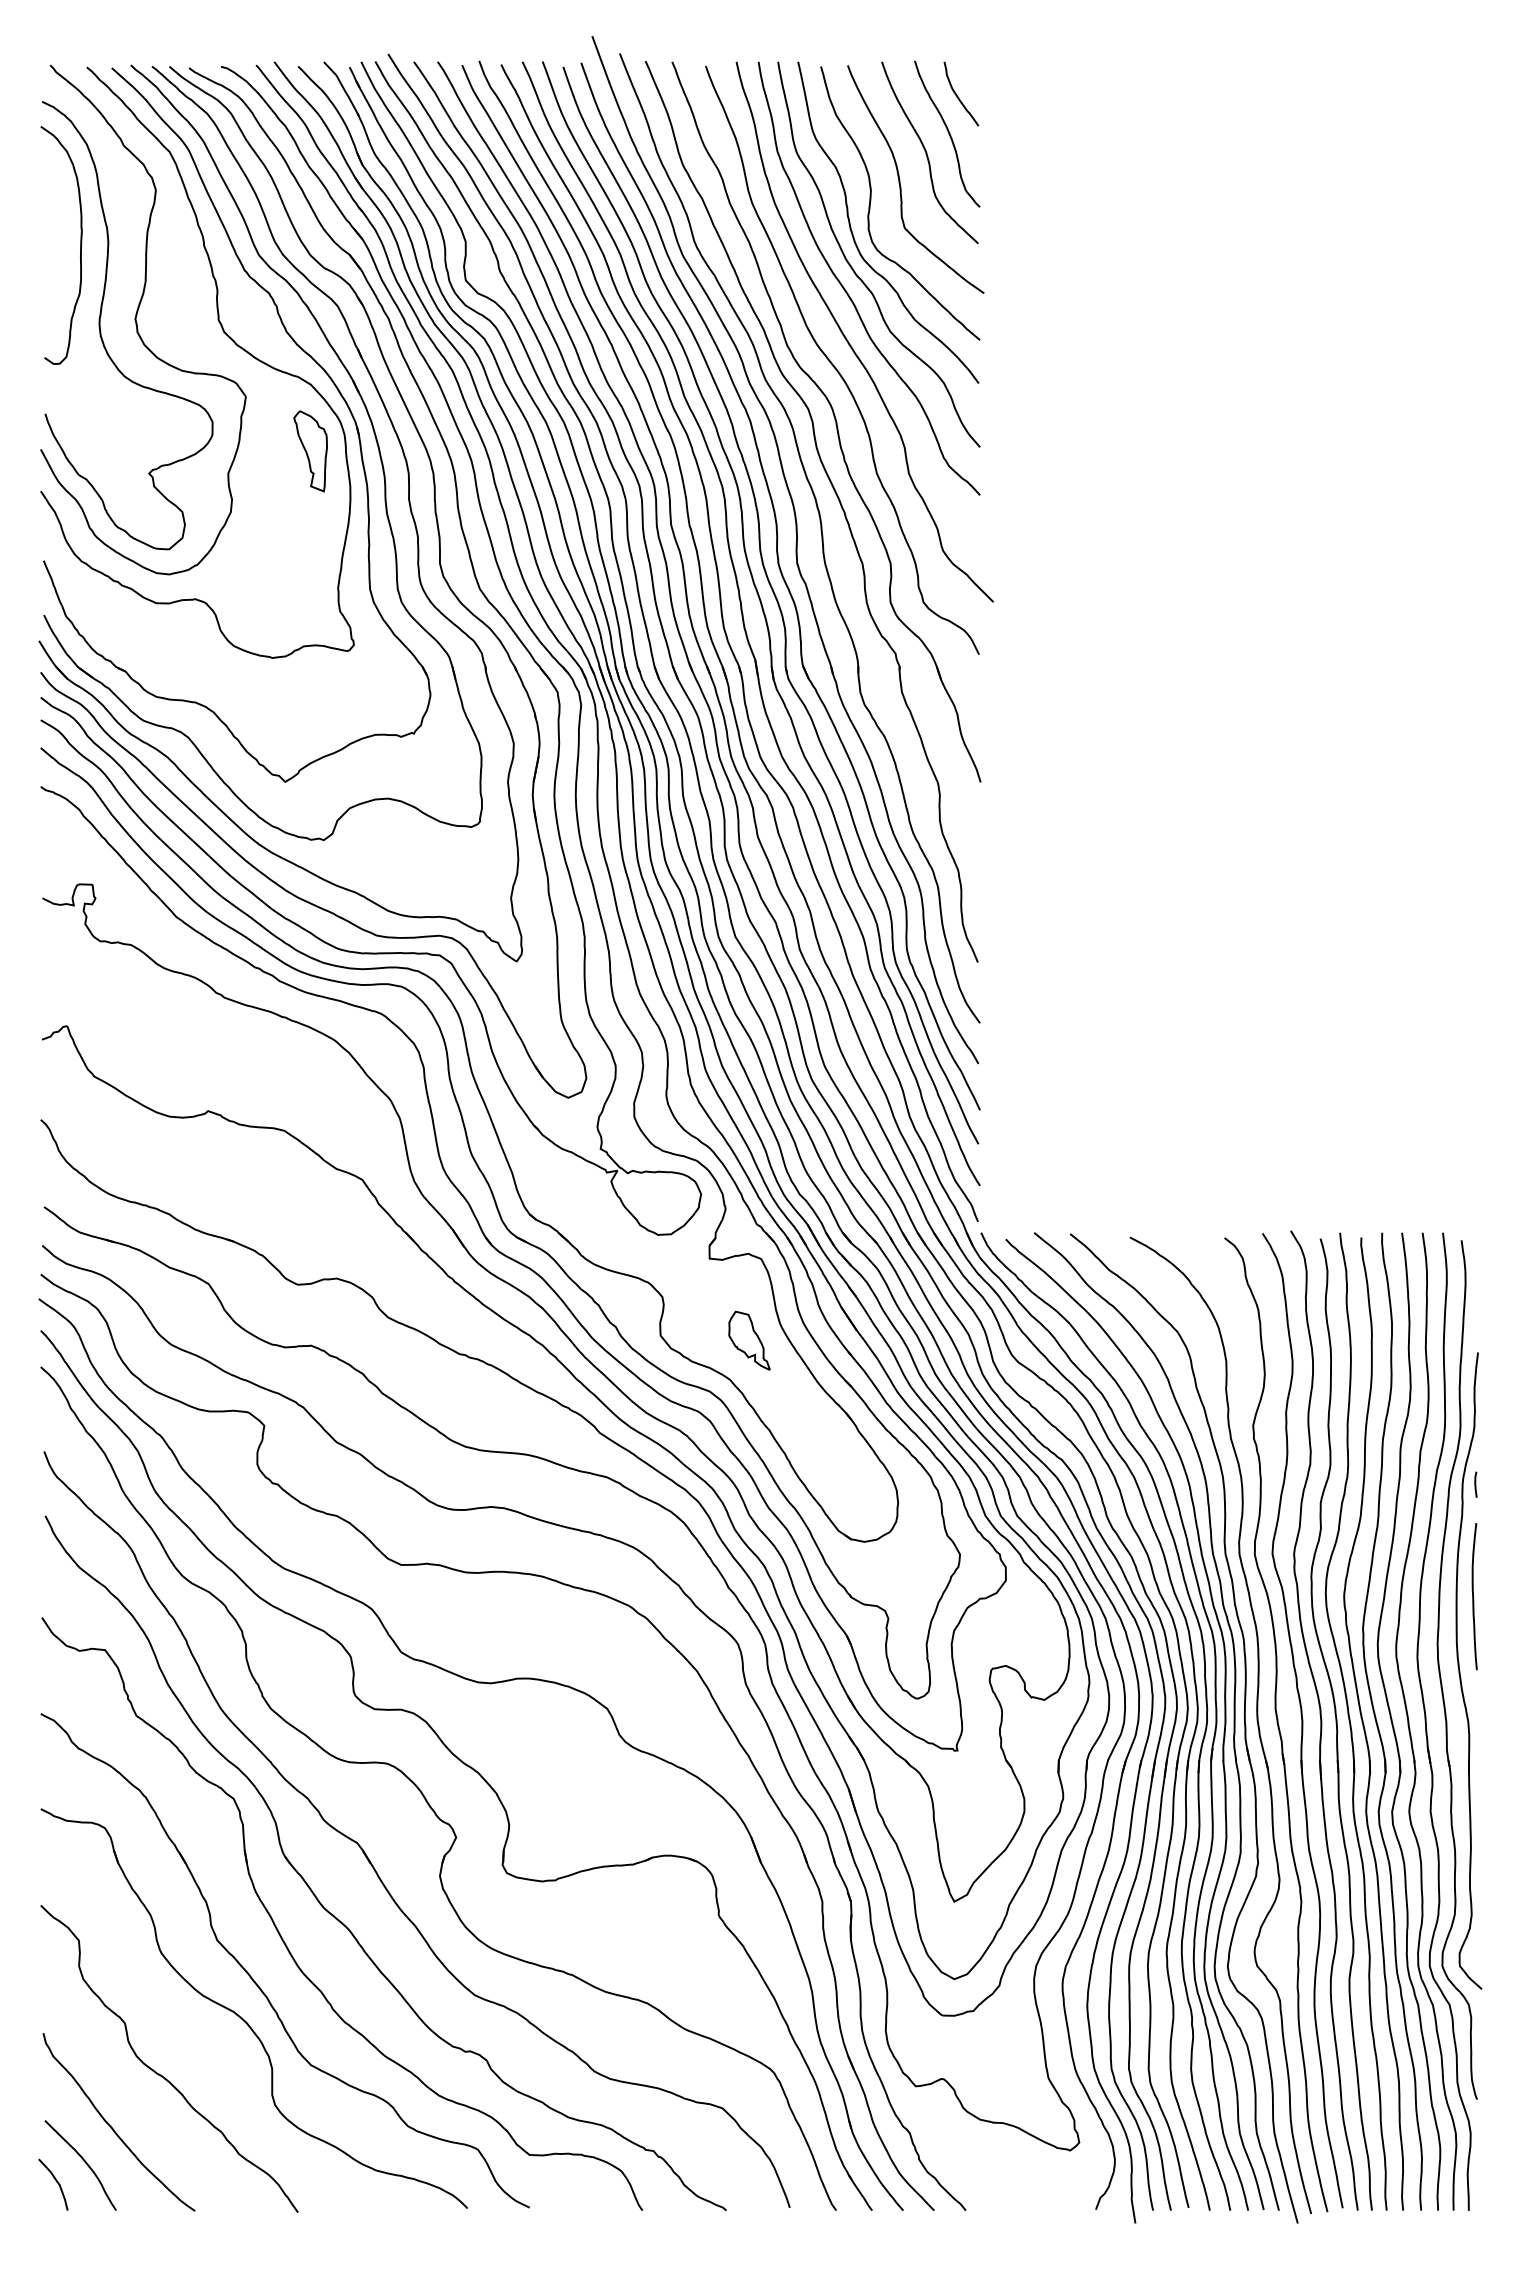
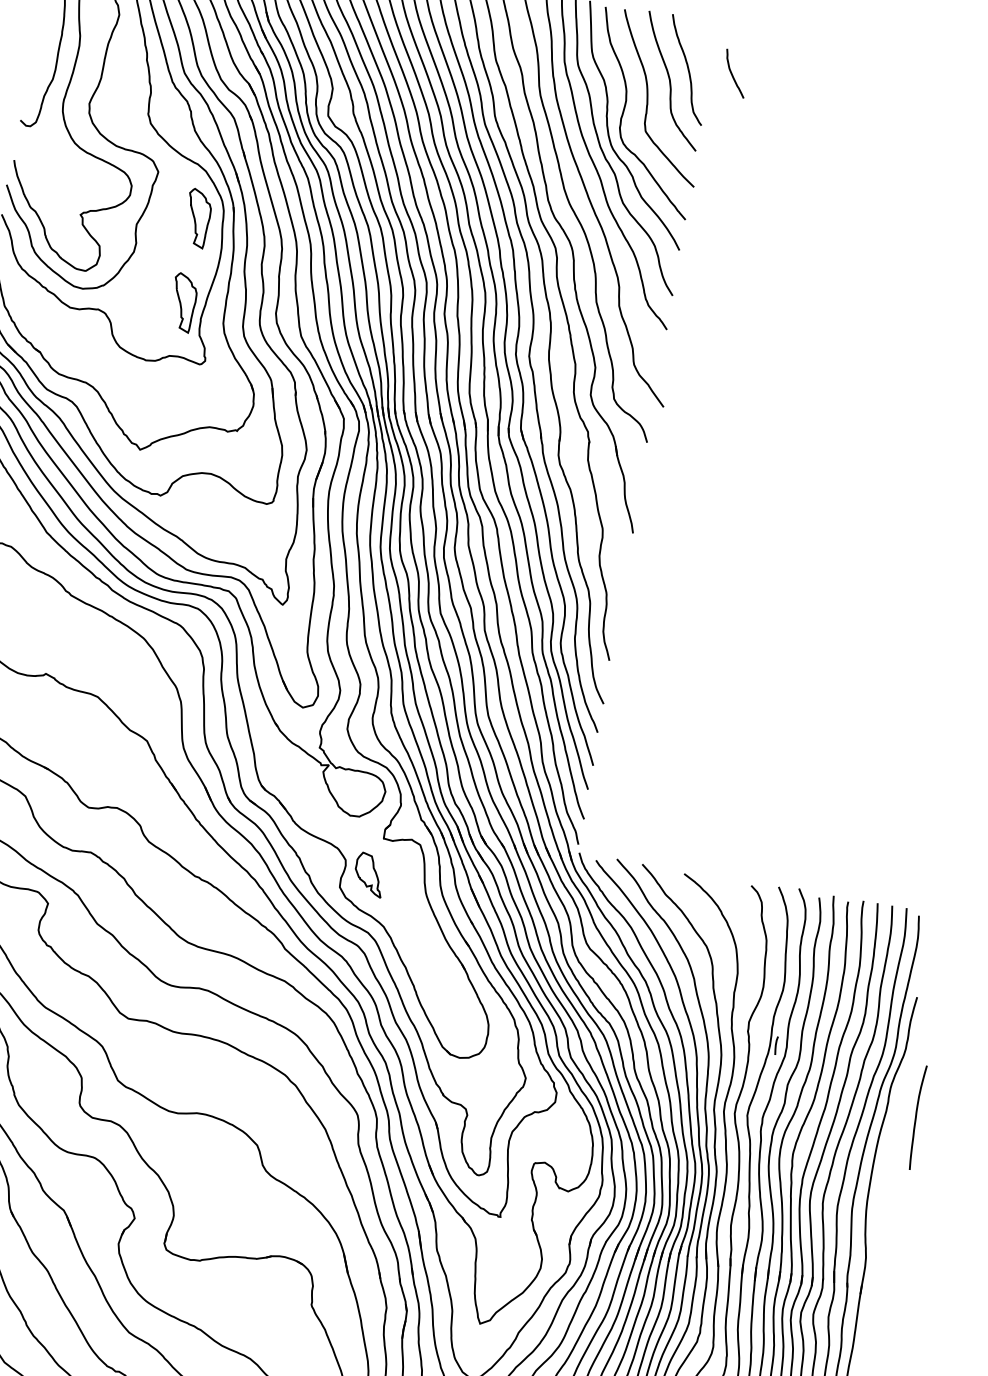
curve: (957, 94) -> (732, 73), moved
part: (310, 570) -> (183, 302), added
part: (749, 1340) -> (369, 874), moved
line: (1475, 1484) -> (775, 1045), moved
curve: (1473, 1596) -> (916, 1117), moved

